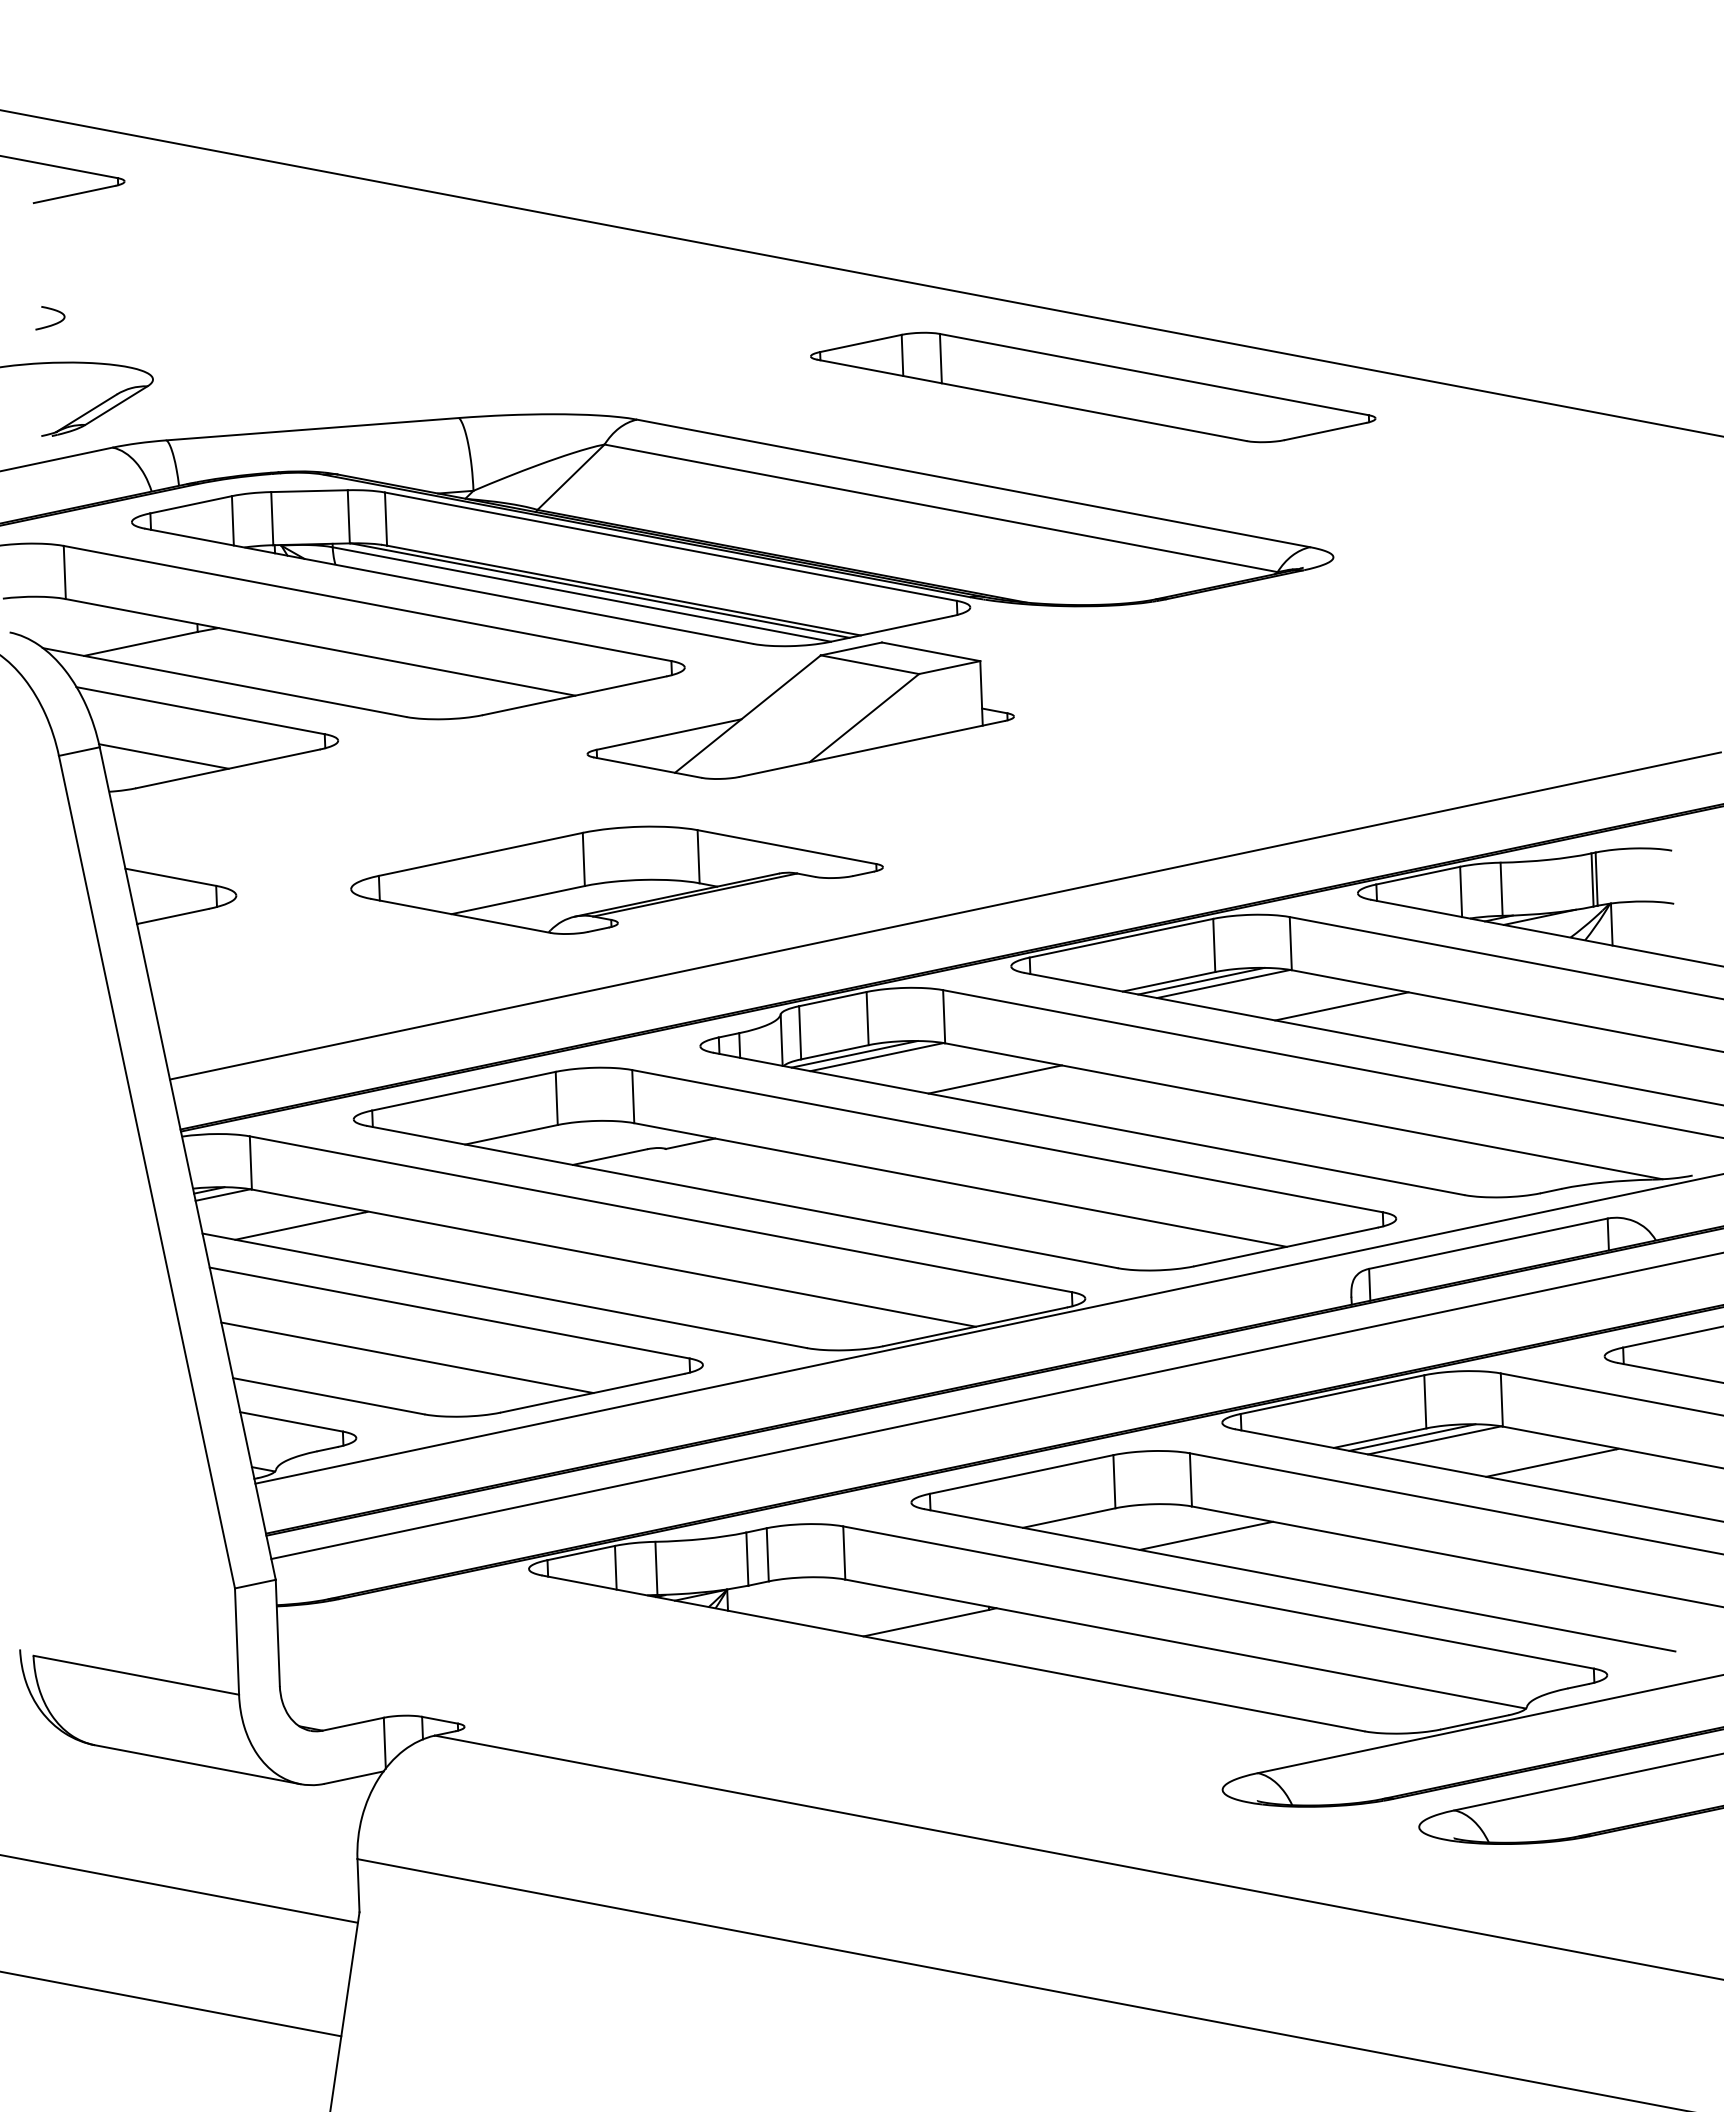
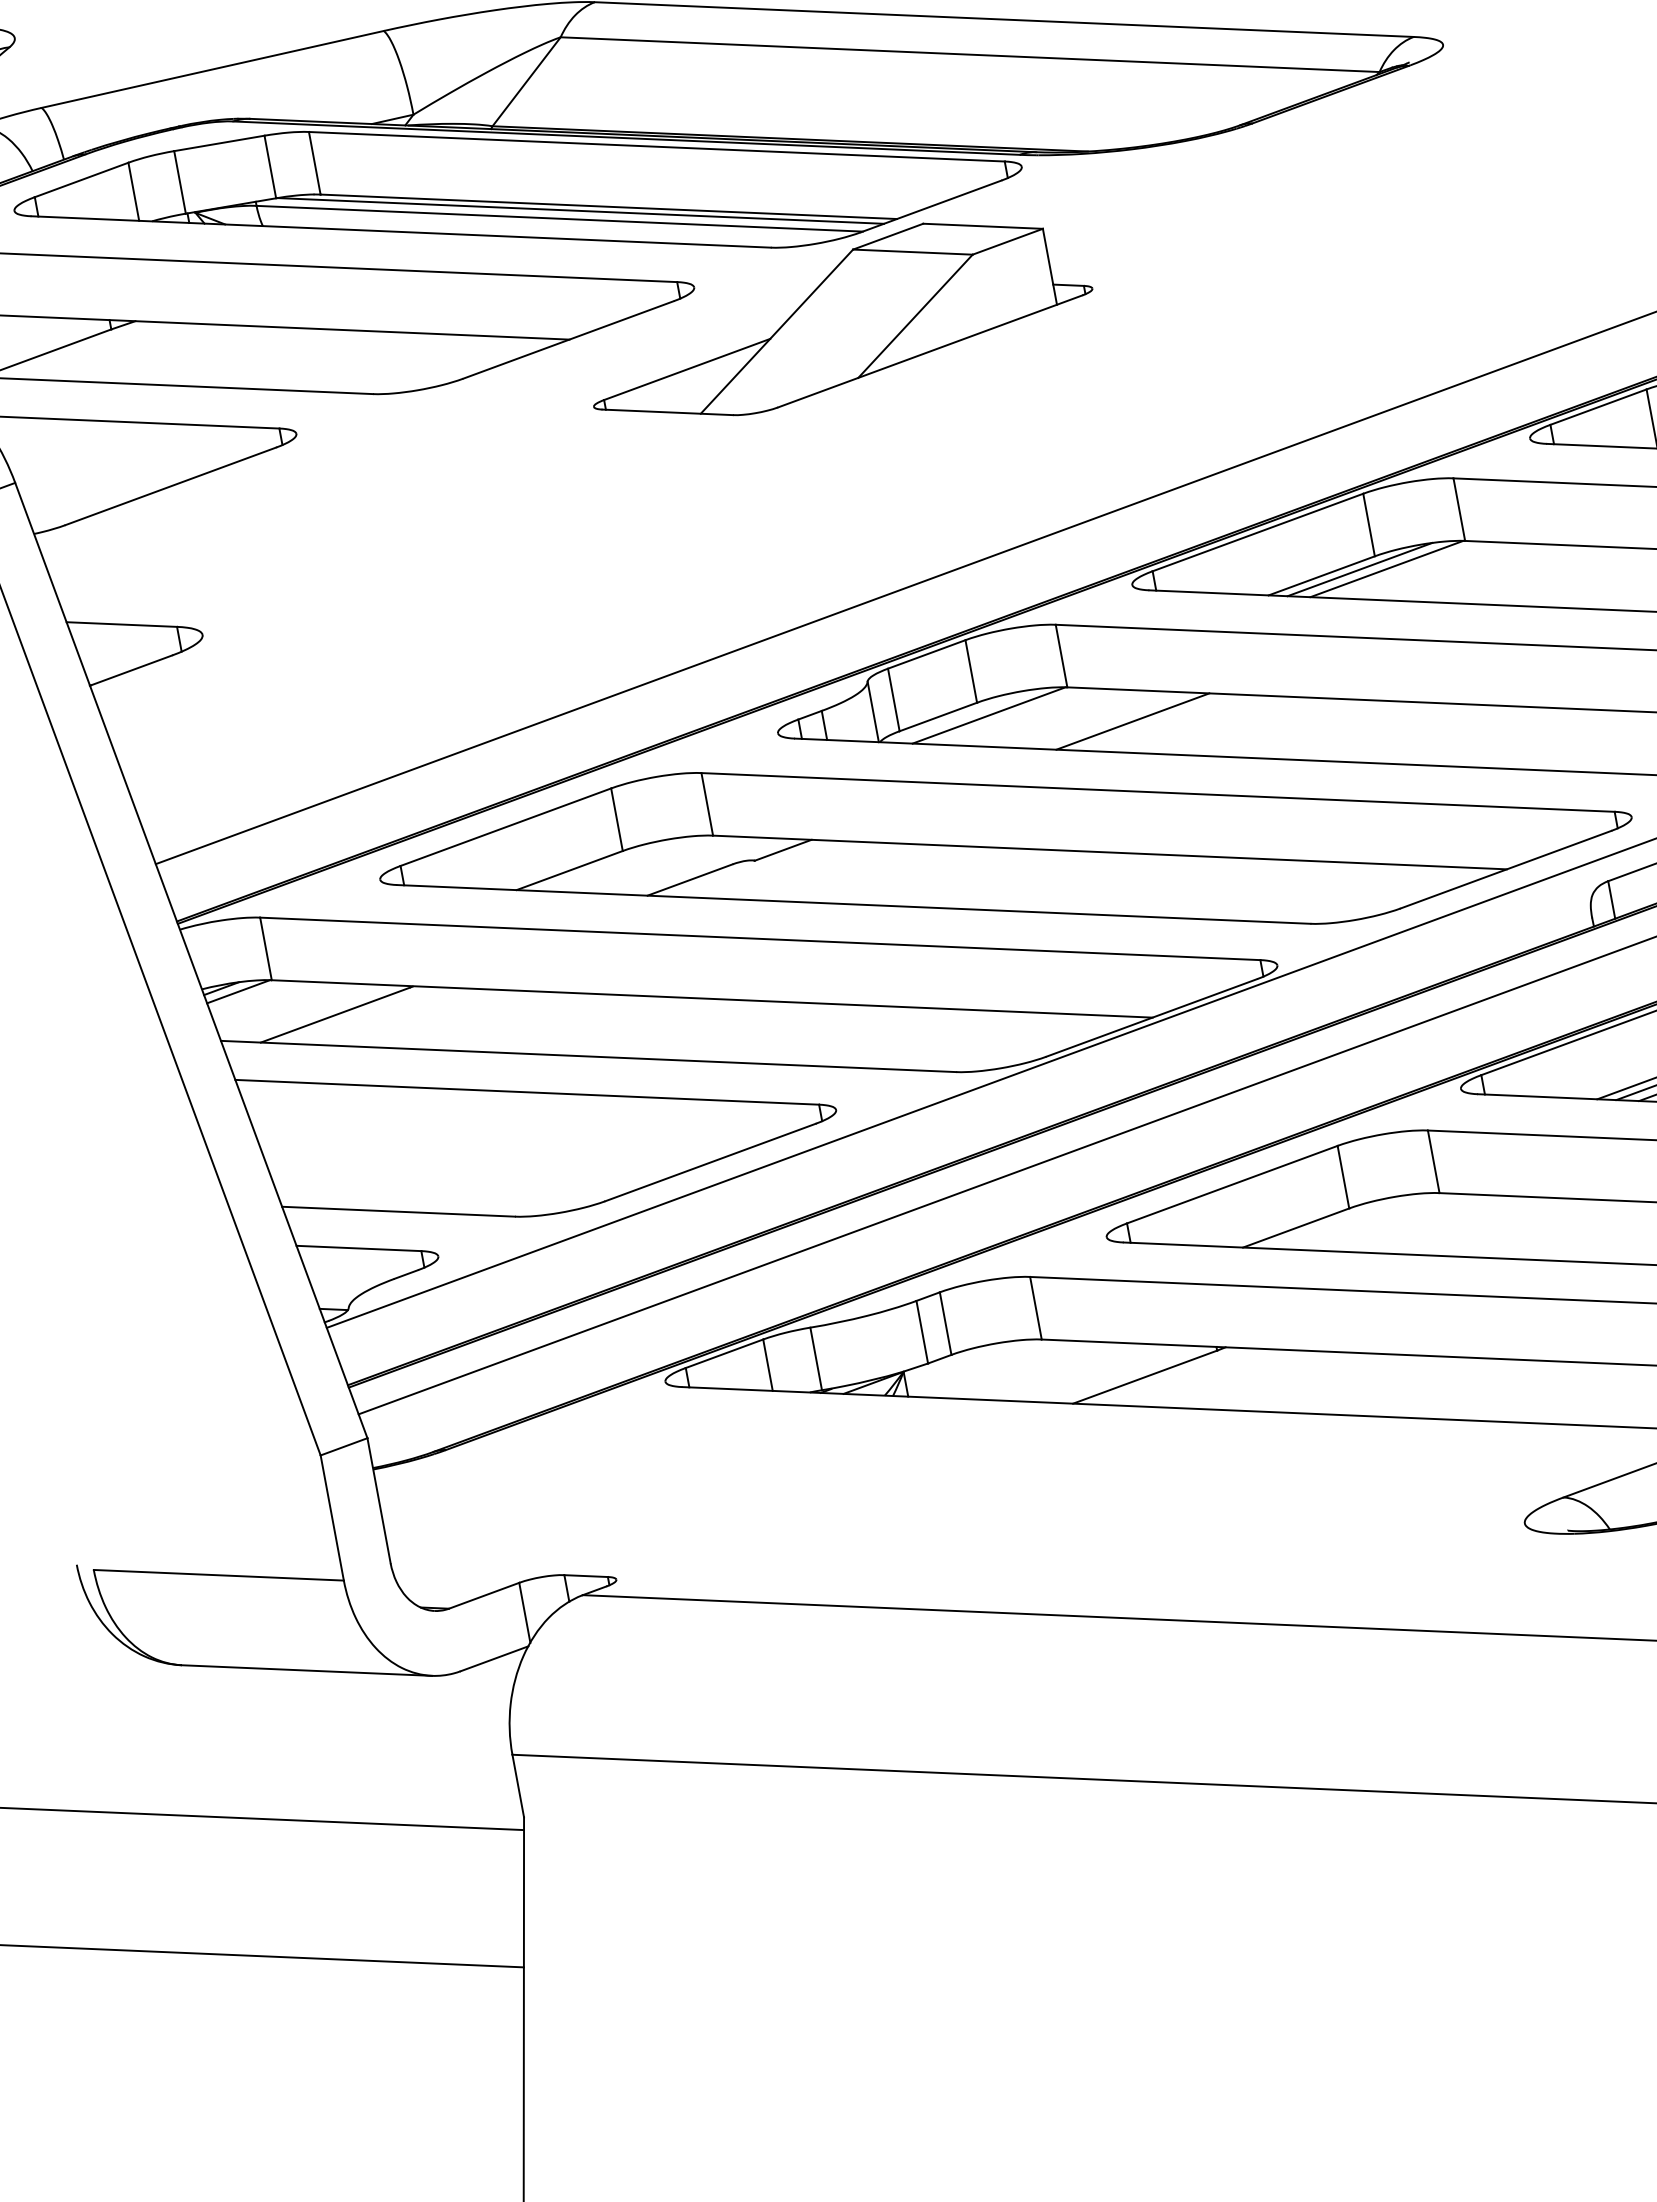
line: (163, 756) -> (92, 482), removed
part: (616, 879) -> (649, 550), removed
line: (1341, 1006) -> (1530, 575), removed
line: (854, 1054) -> (961, 716), removed
line: (407, 1357) -> (485, 1152), removed
line: (1205, 1535) -> (1460, 1225), removed

